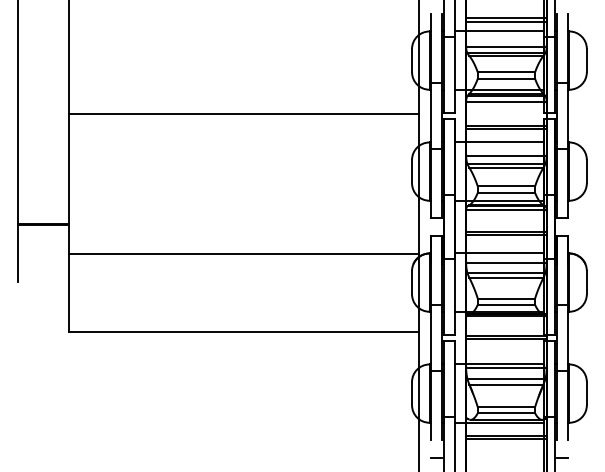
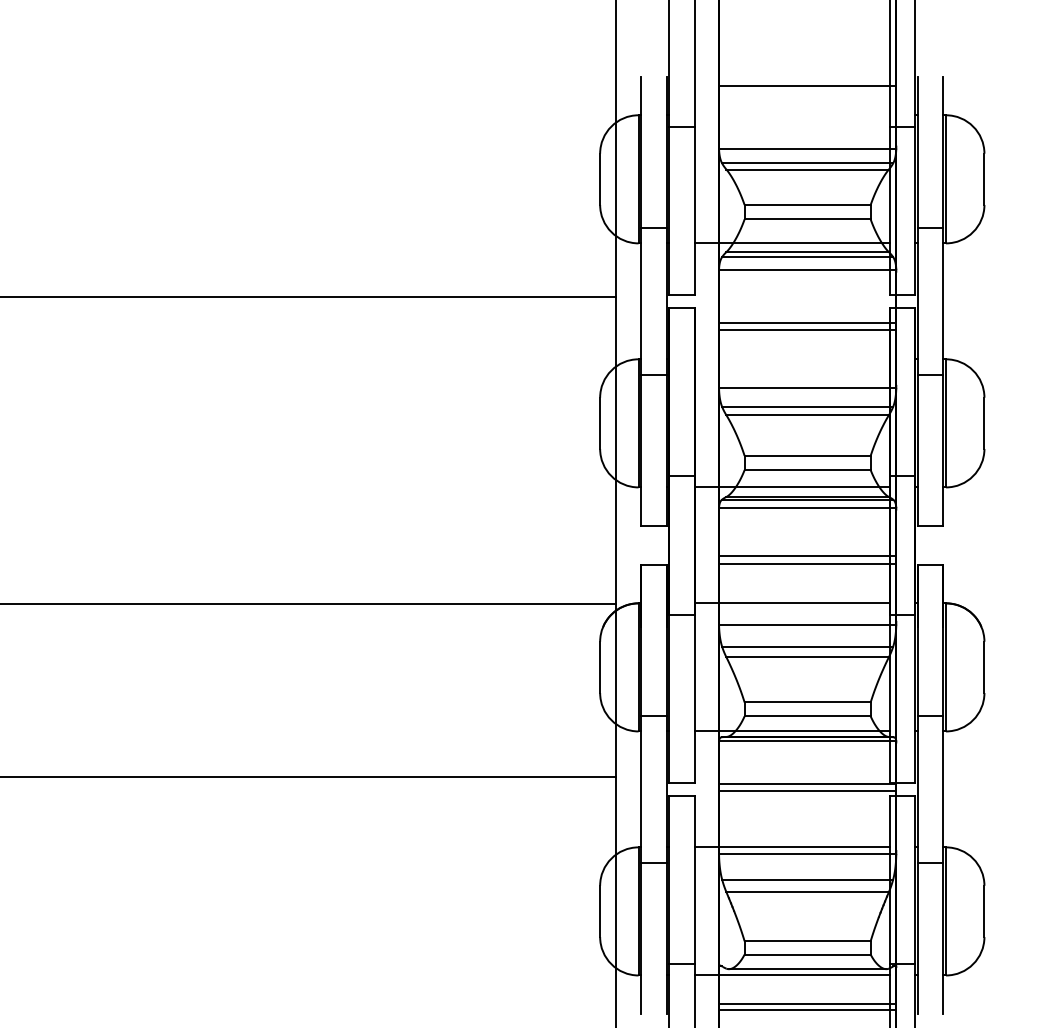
line: (506, 21) -> (807, 93), removed
line: (499, 31) -> (792, 115), removed
line: (499, 142) -> (792, 359), removed

